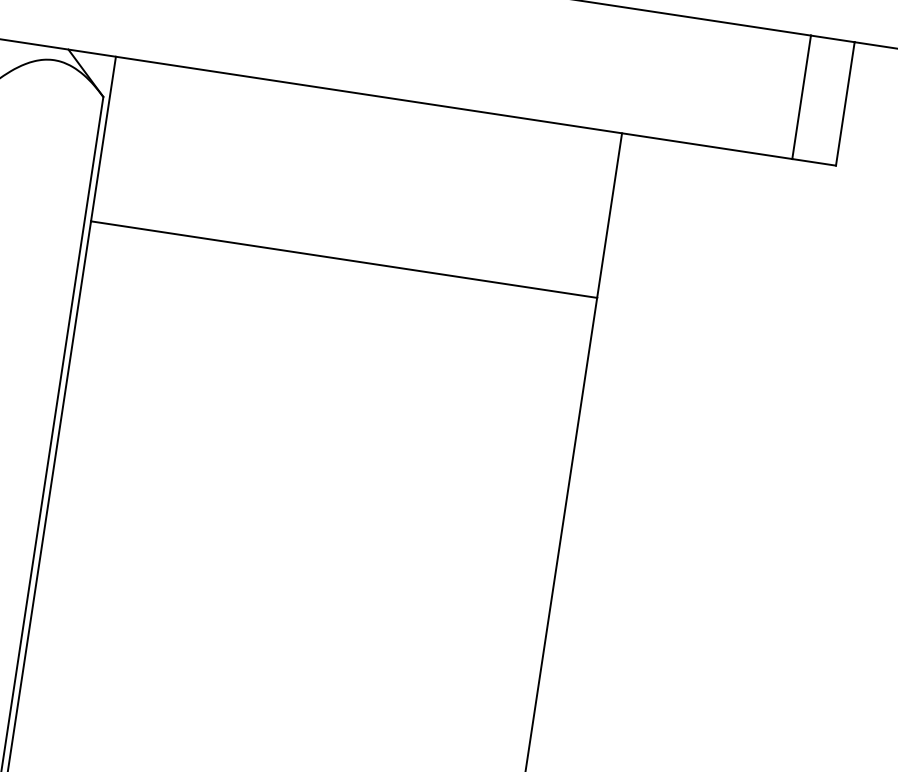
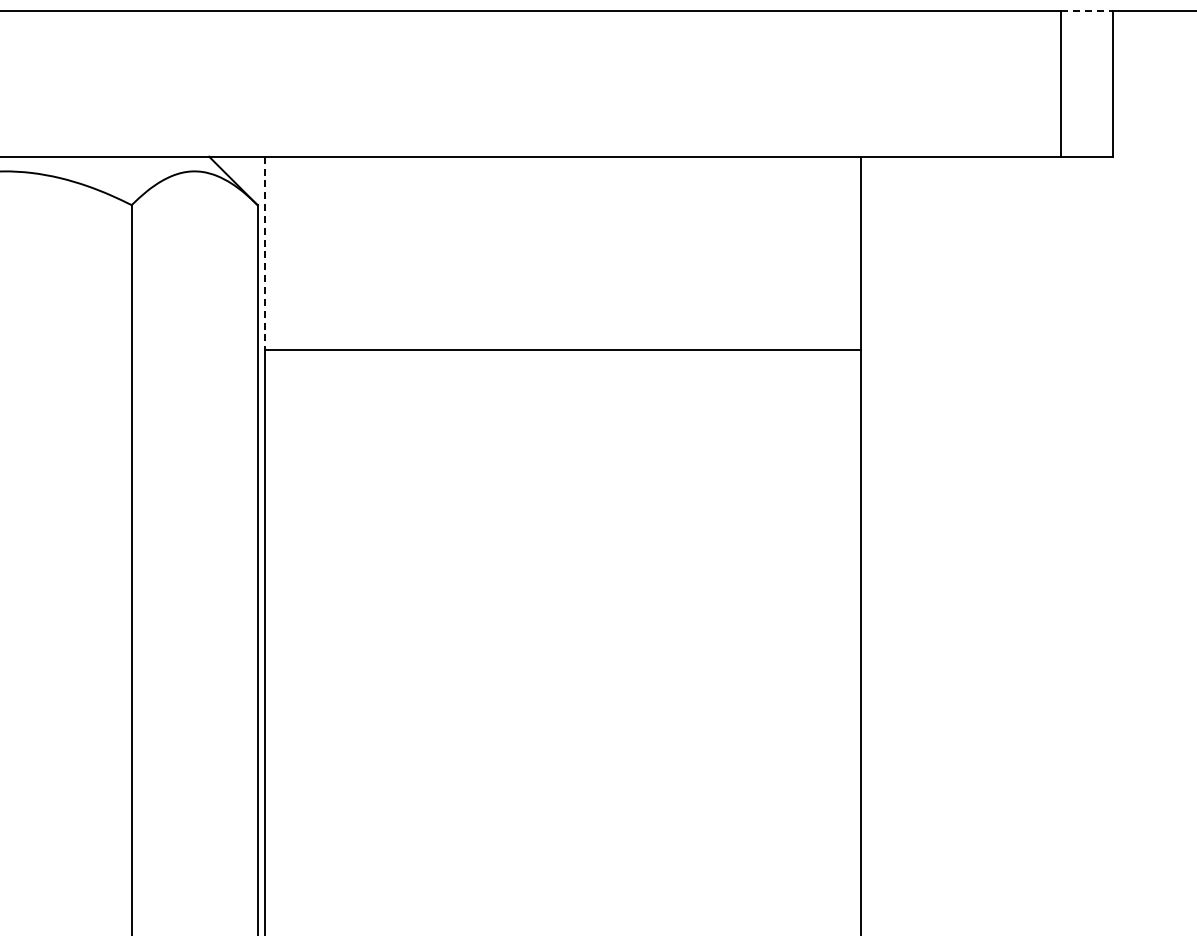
line: (833, 39) -> (1087, 11), solid -> dashed
line: (103, 139) -> (265, 253), solid -> dashed

